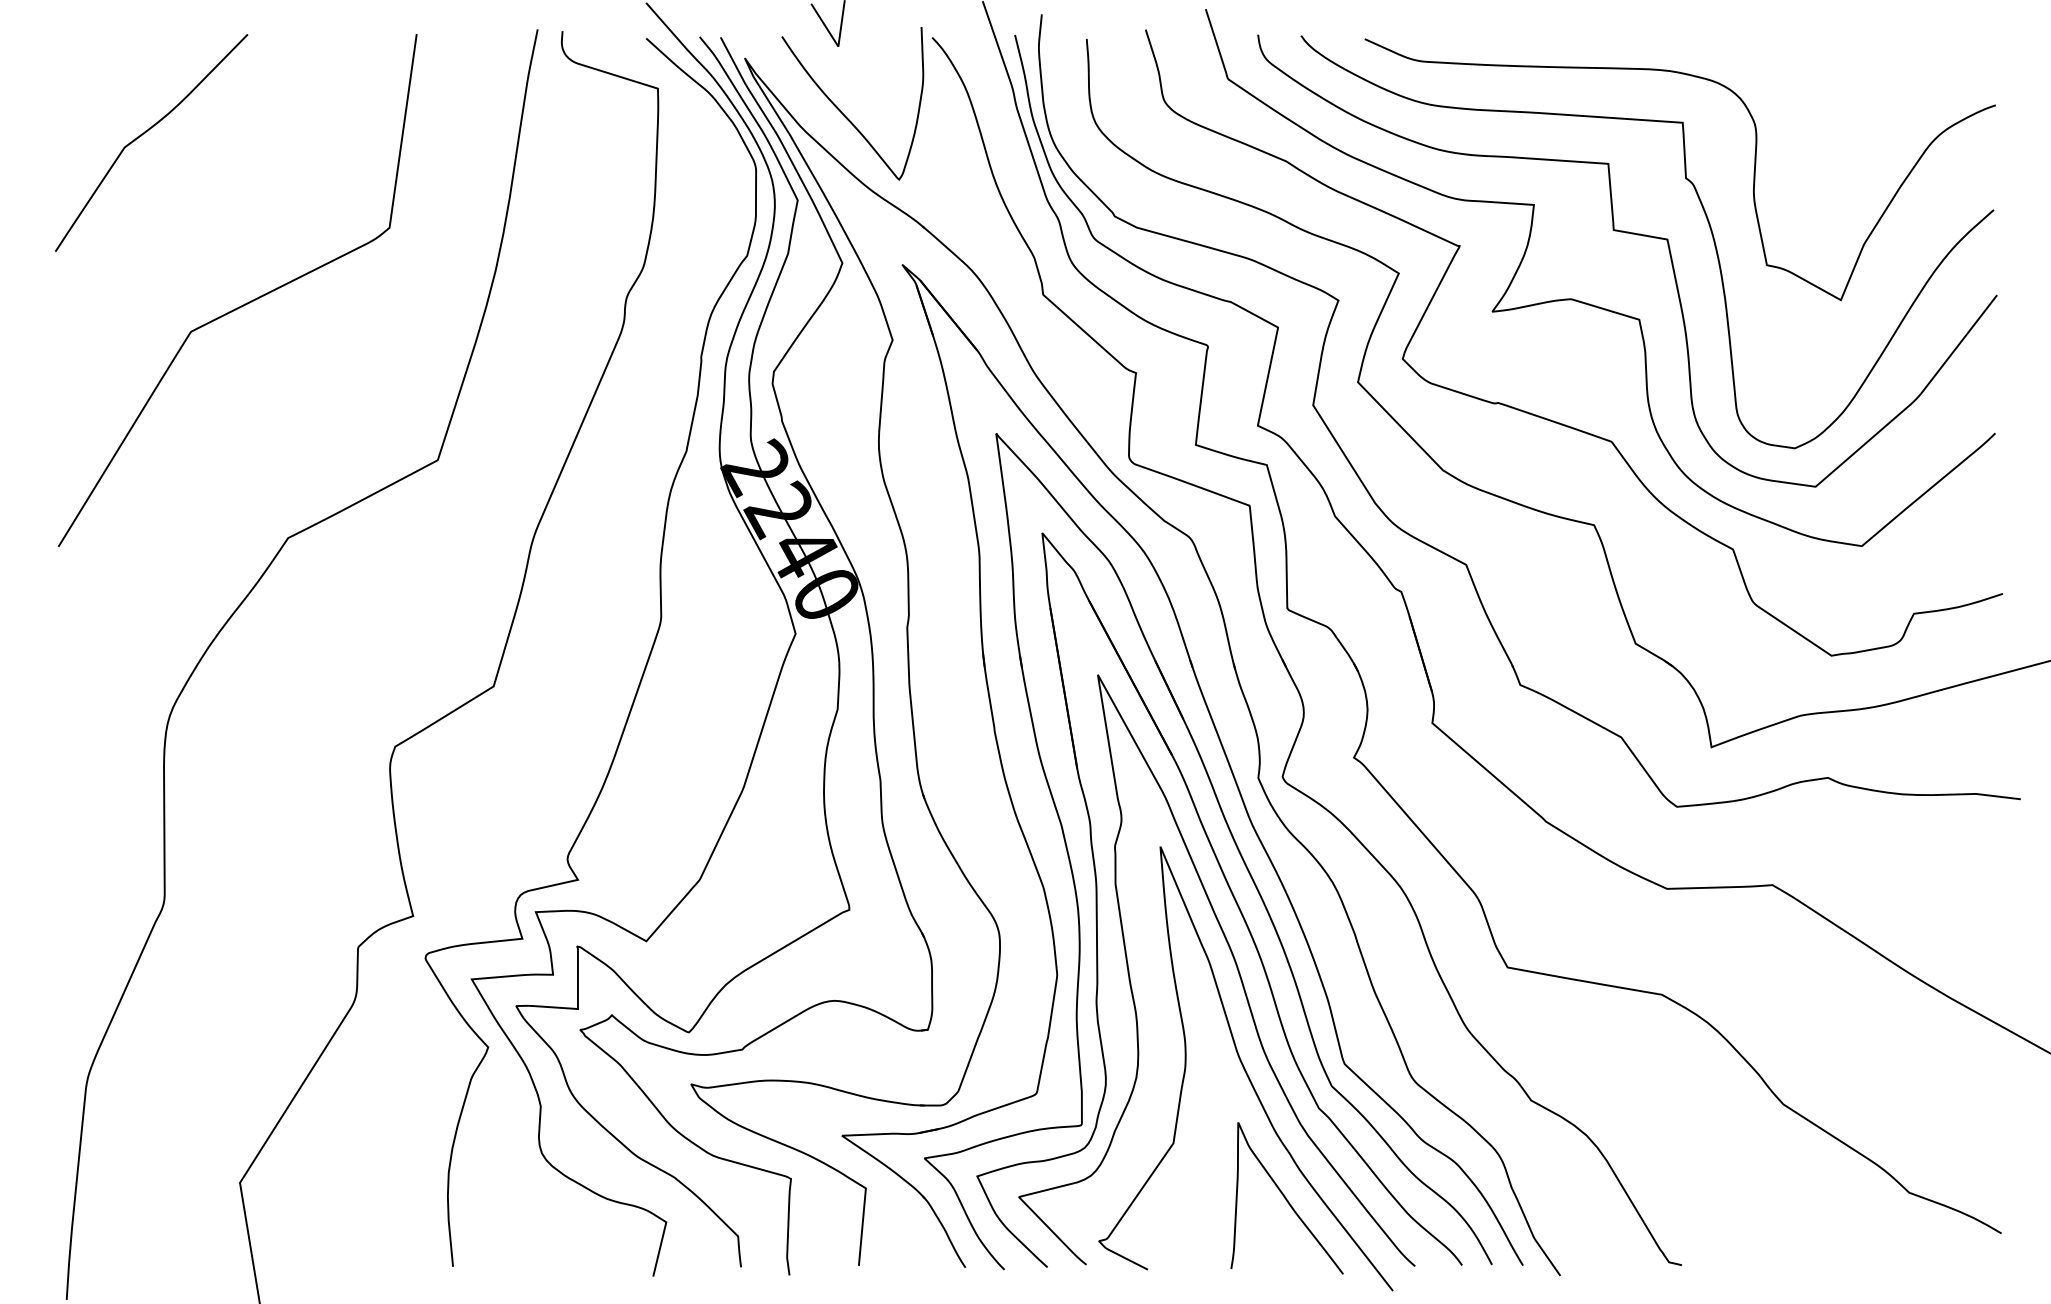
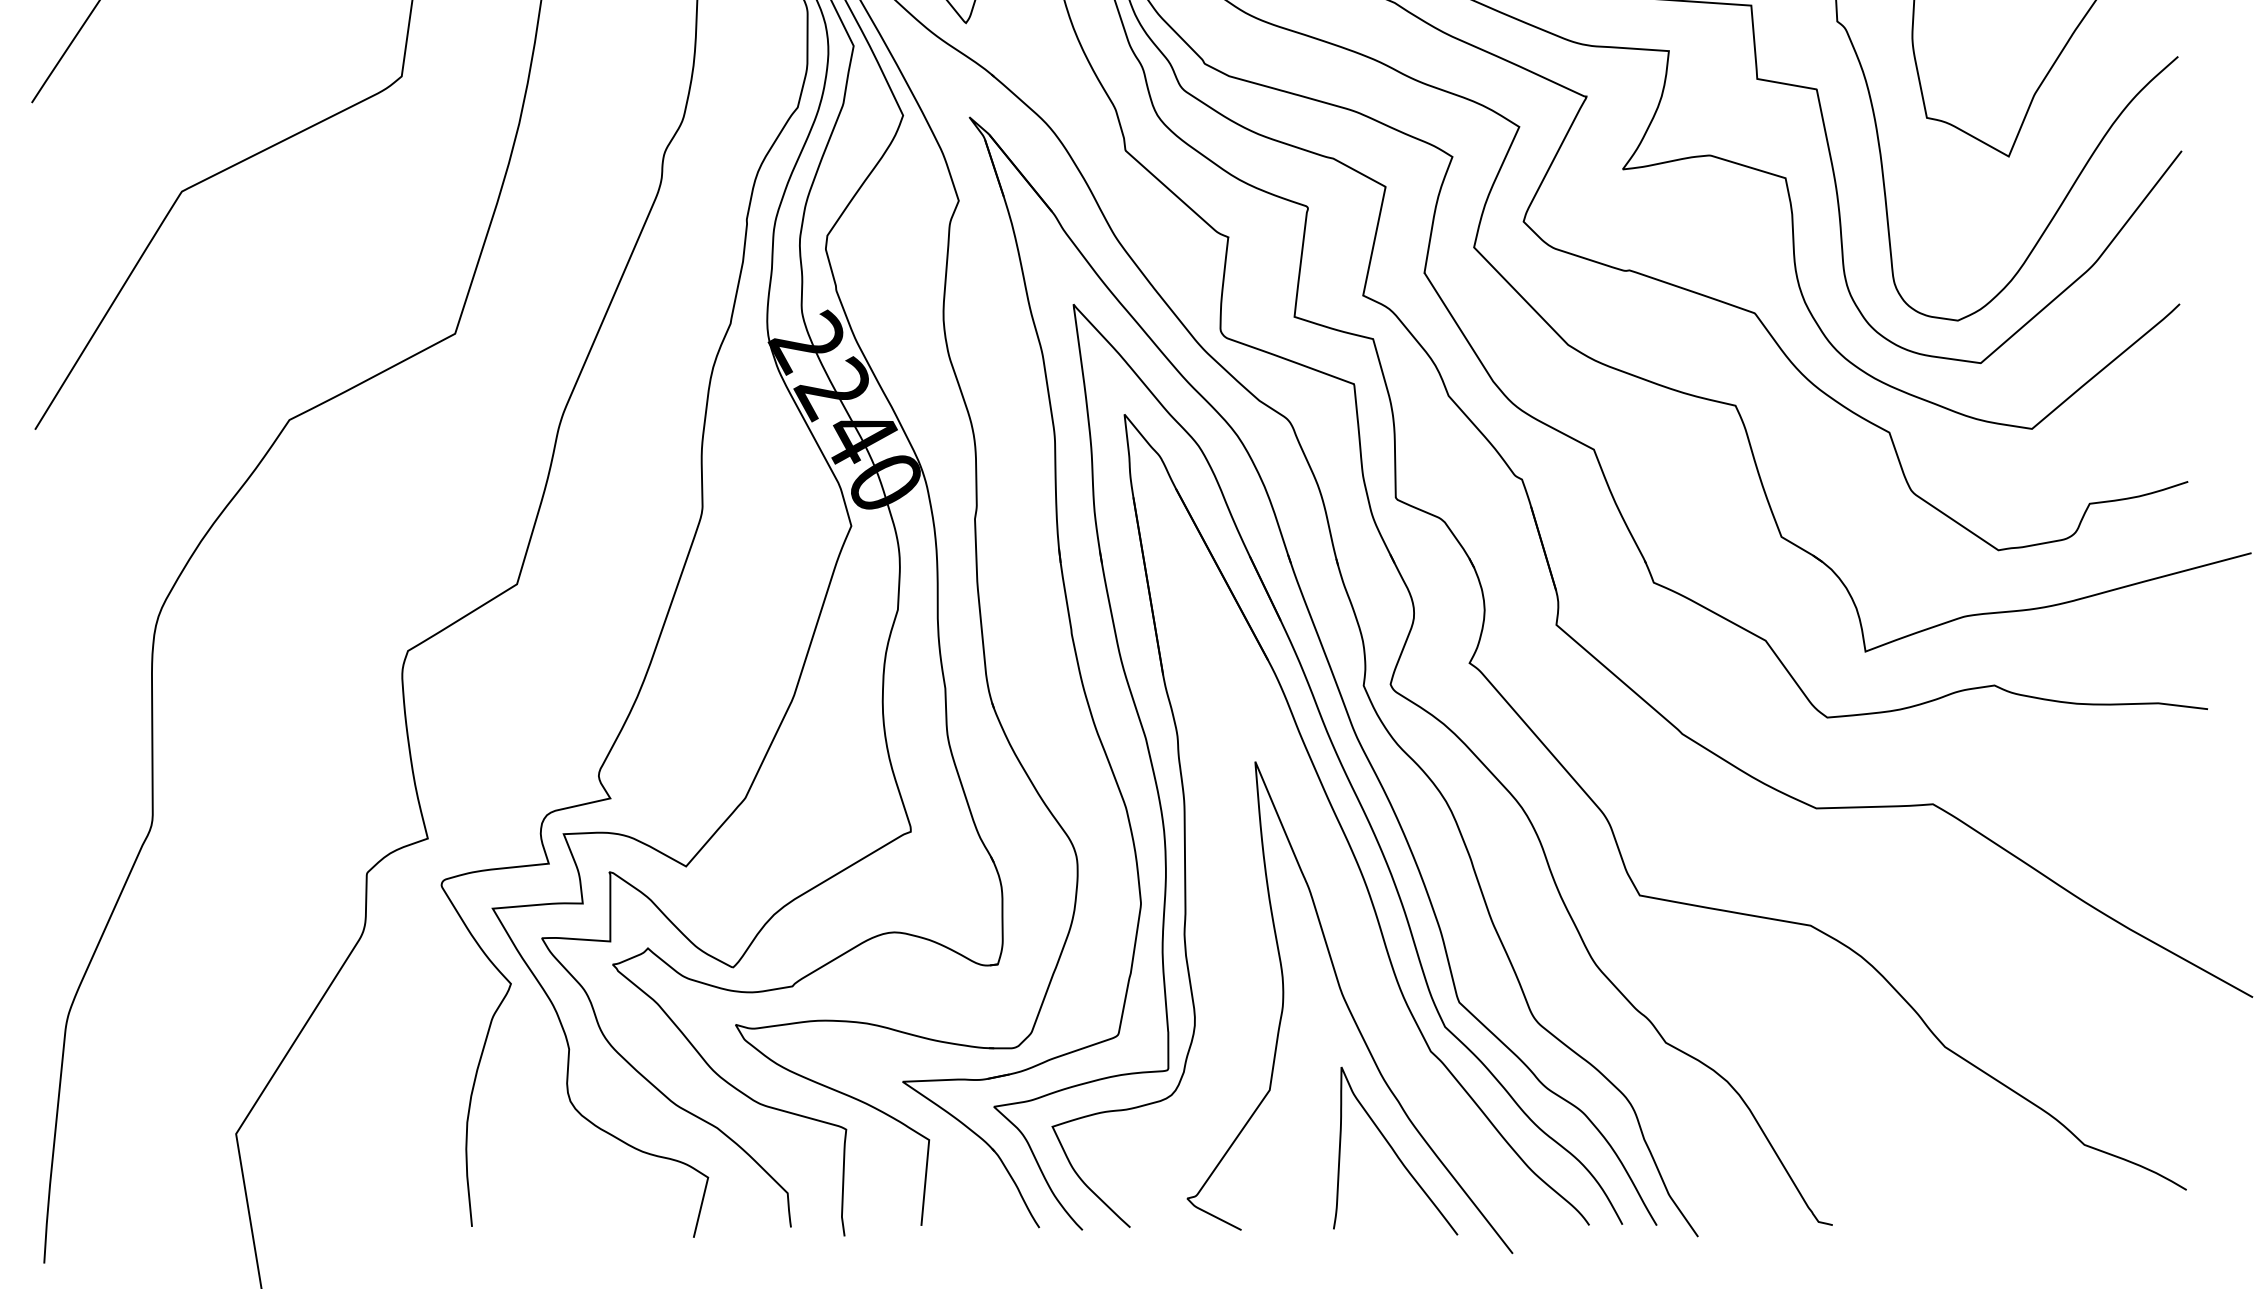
curve: (1235, 965) -> (1338, 893), removed

